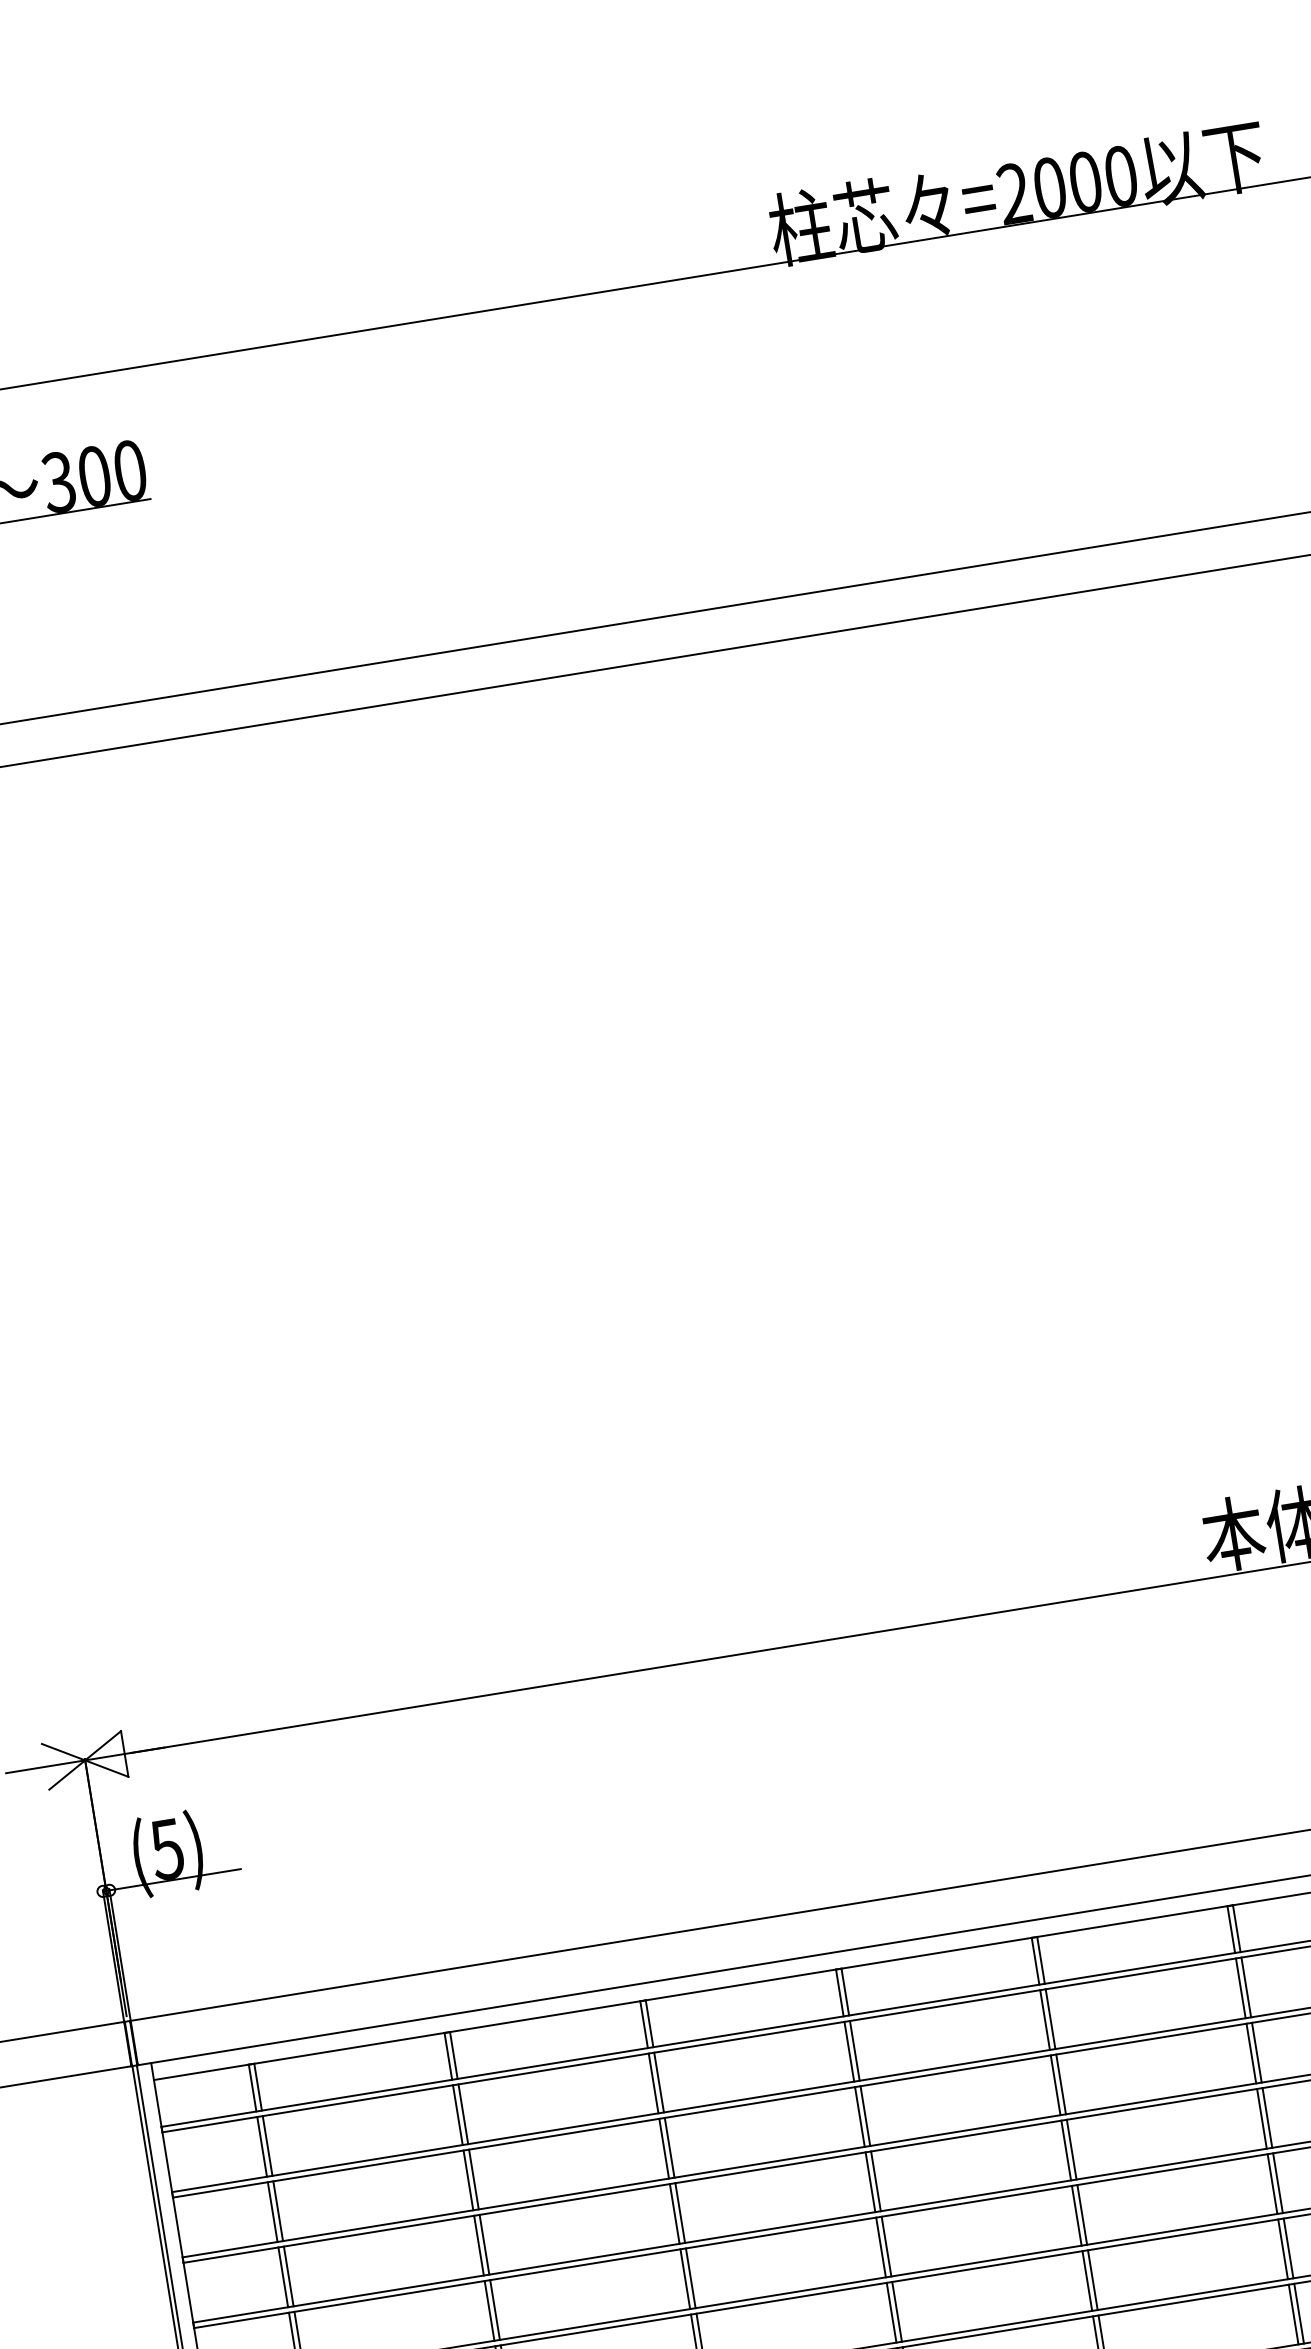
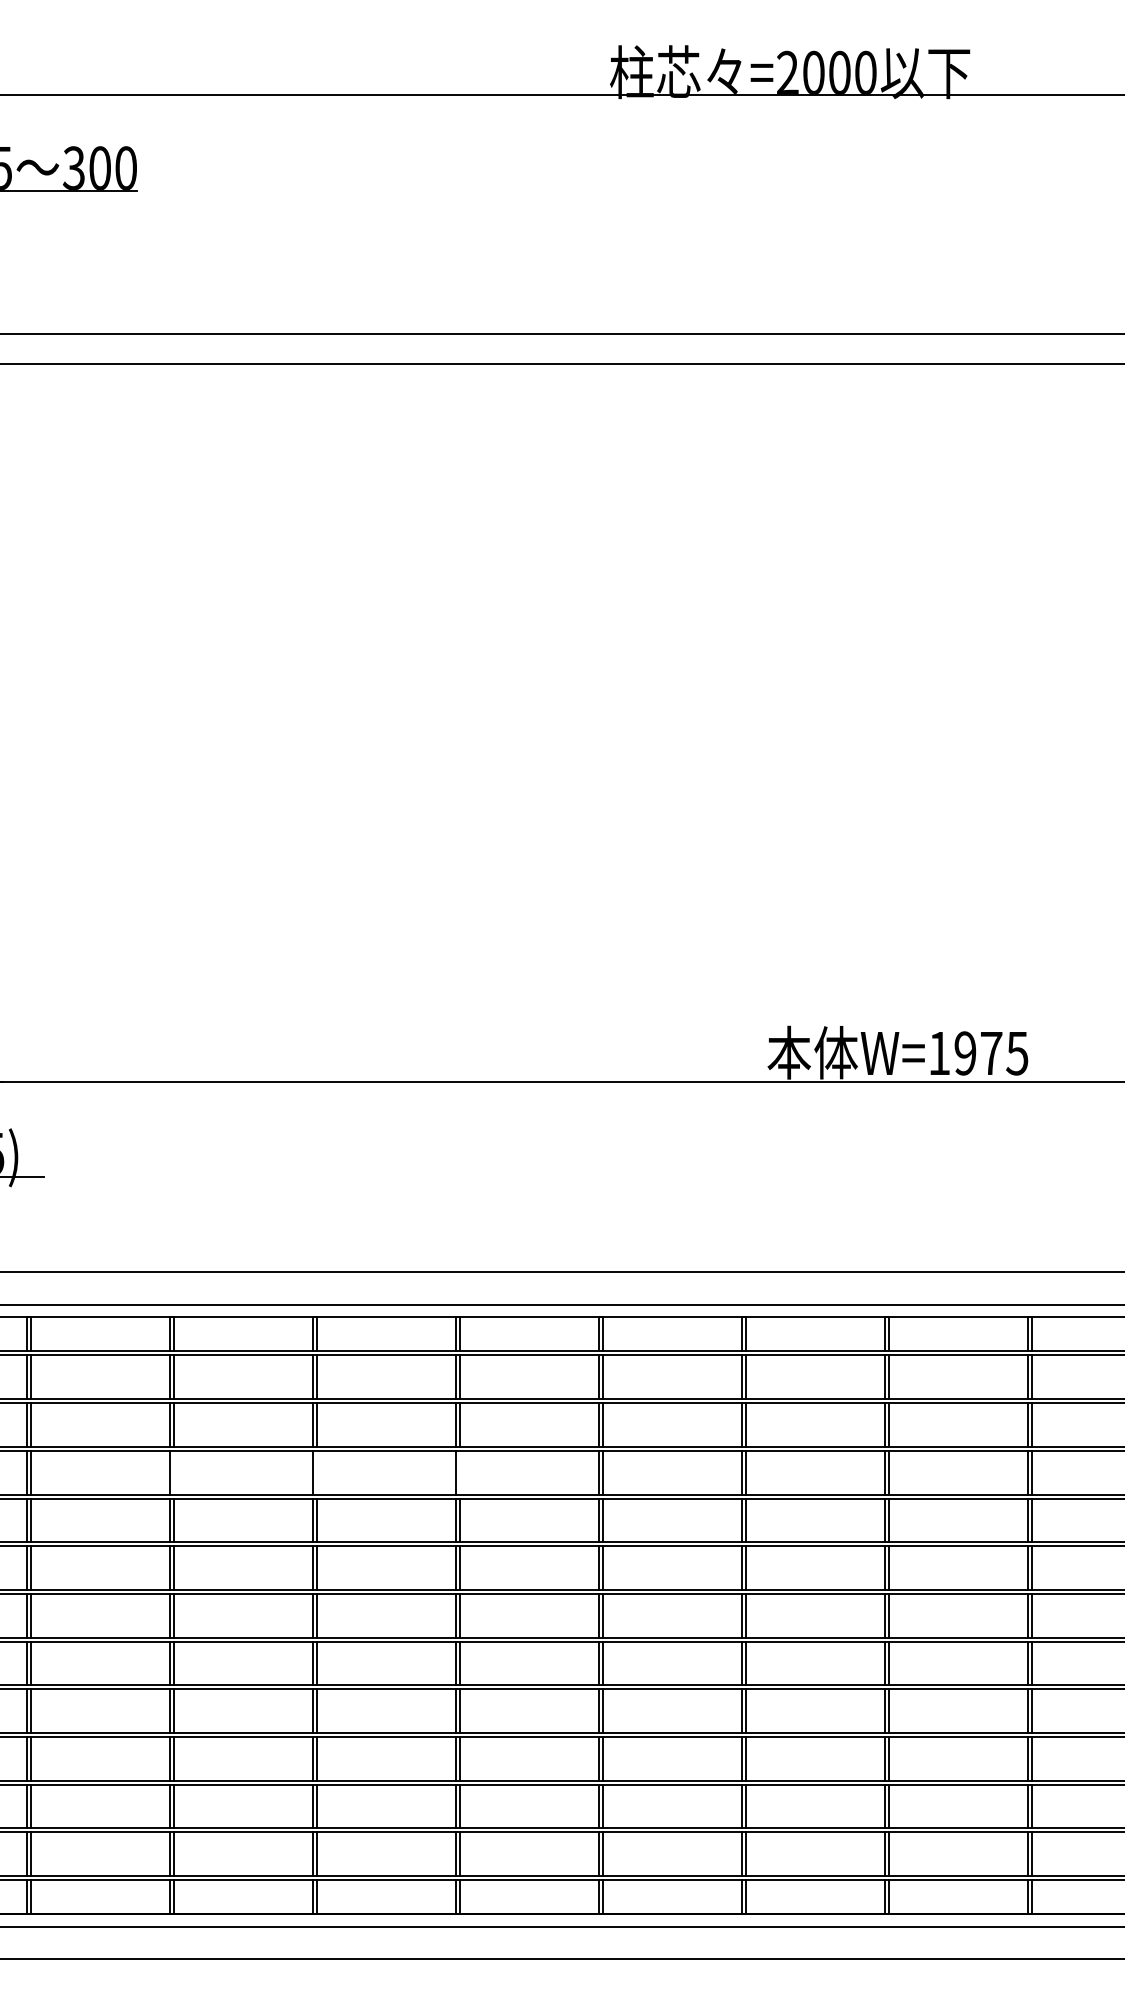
line: (875, 2181) -> (459, 1472), removed
line: (679, 2212) -> (316, 1472), removed
line: (483, 2244) -> (173, 1472), removed

